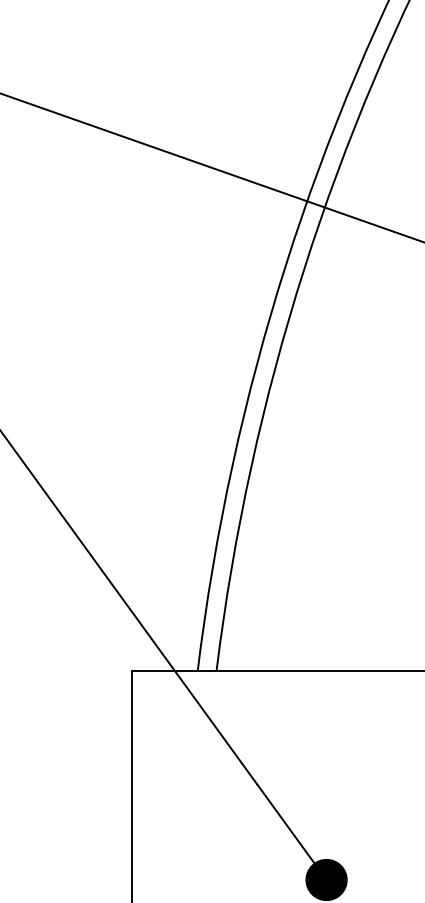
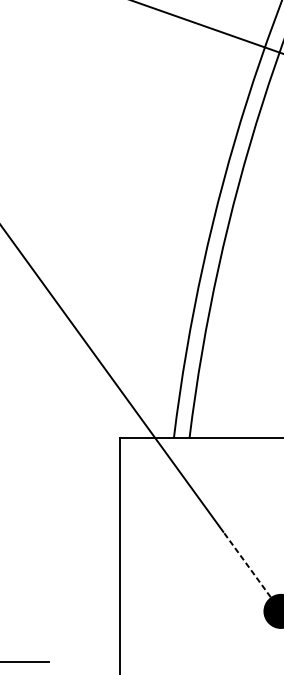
line: (285, 823) -> (246, 564), solid -> dashed

